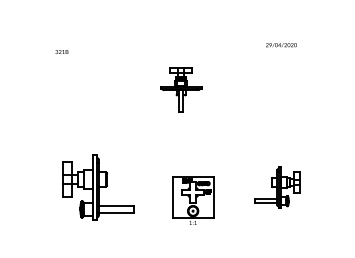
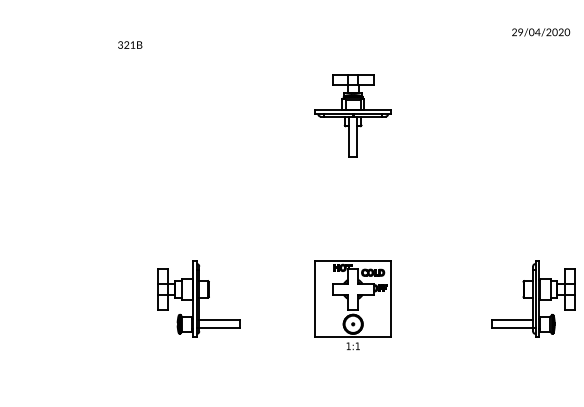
part: (98, 187) -> (198, 298), size x0.62
part: (193, 200) -> (353, 304), moved

